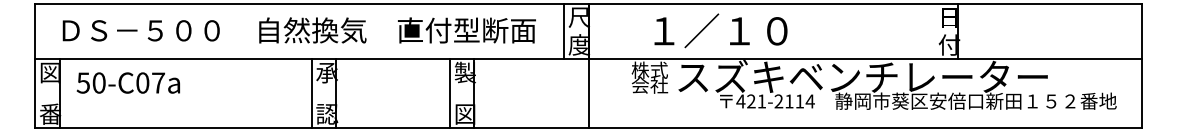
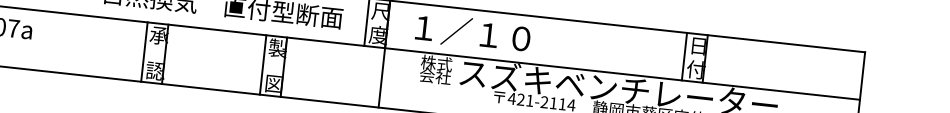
text: (720, 30) -> (472, 32), moved
line: (934, 31) -> (684, 56), added

